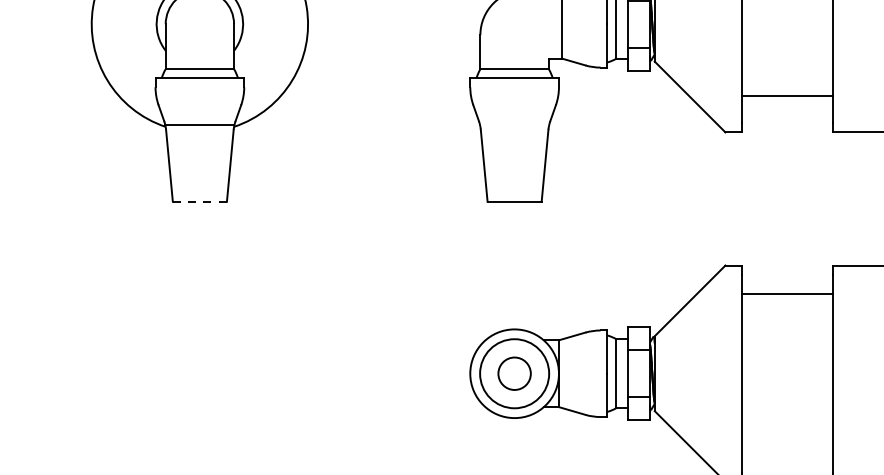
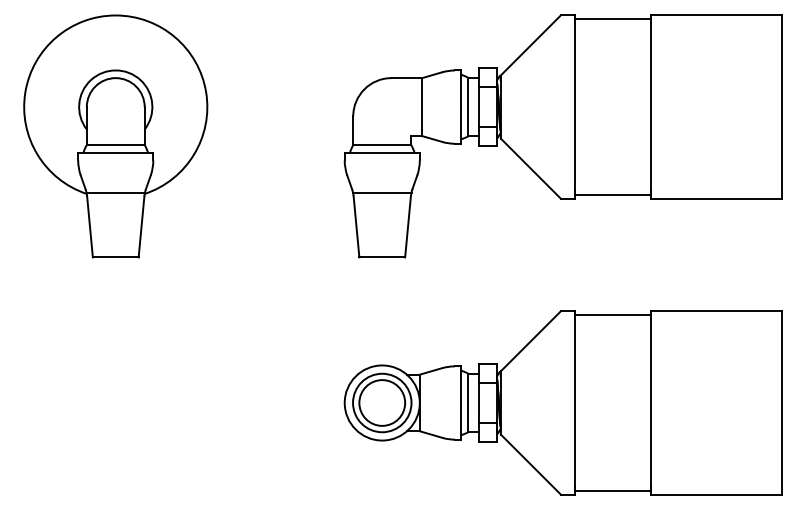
line: (787, 95) -> (613, 194), moved
line: (514, 125) -> (382, 192), added
line: (199, 201) -> (115, 257), dashed -> solid
line: (787, 294) -> (613, 315), moved
circle: (514, 373) -> (382, 402), size x1.67

